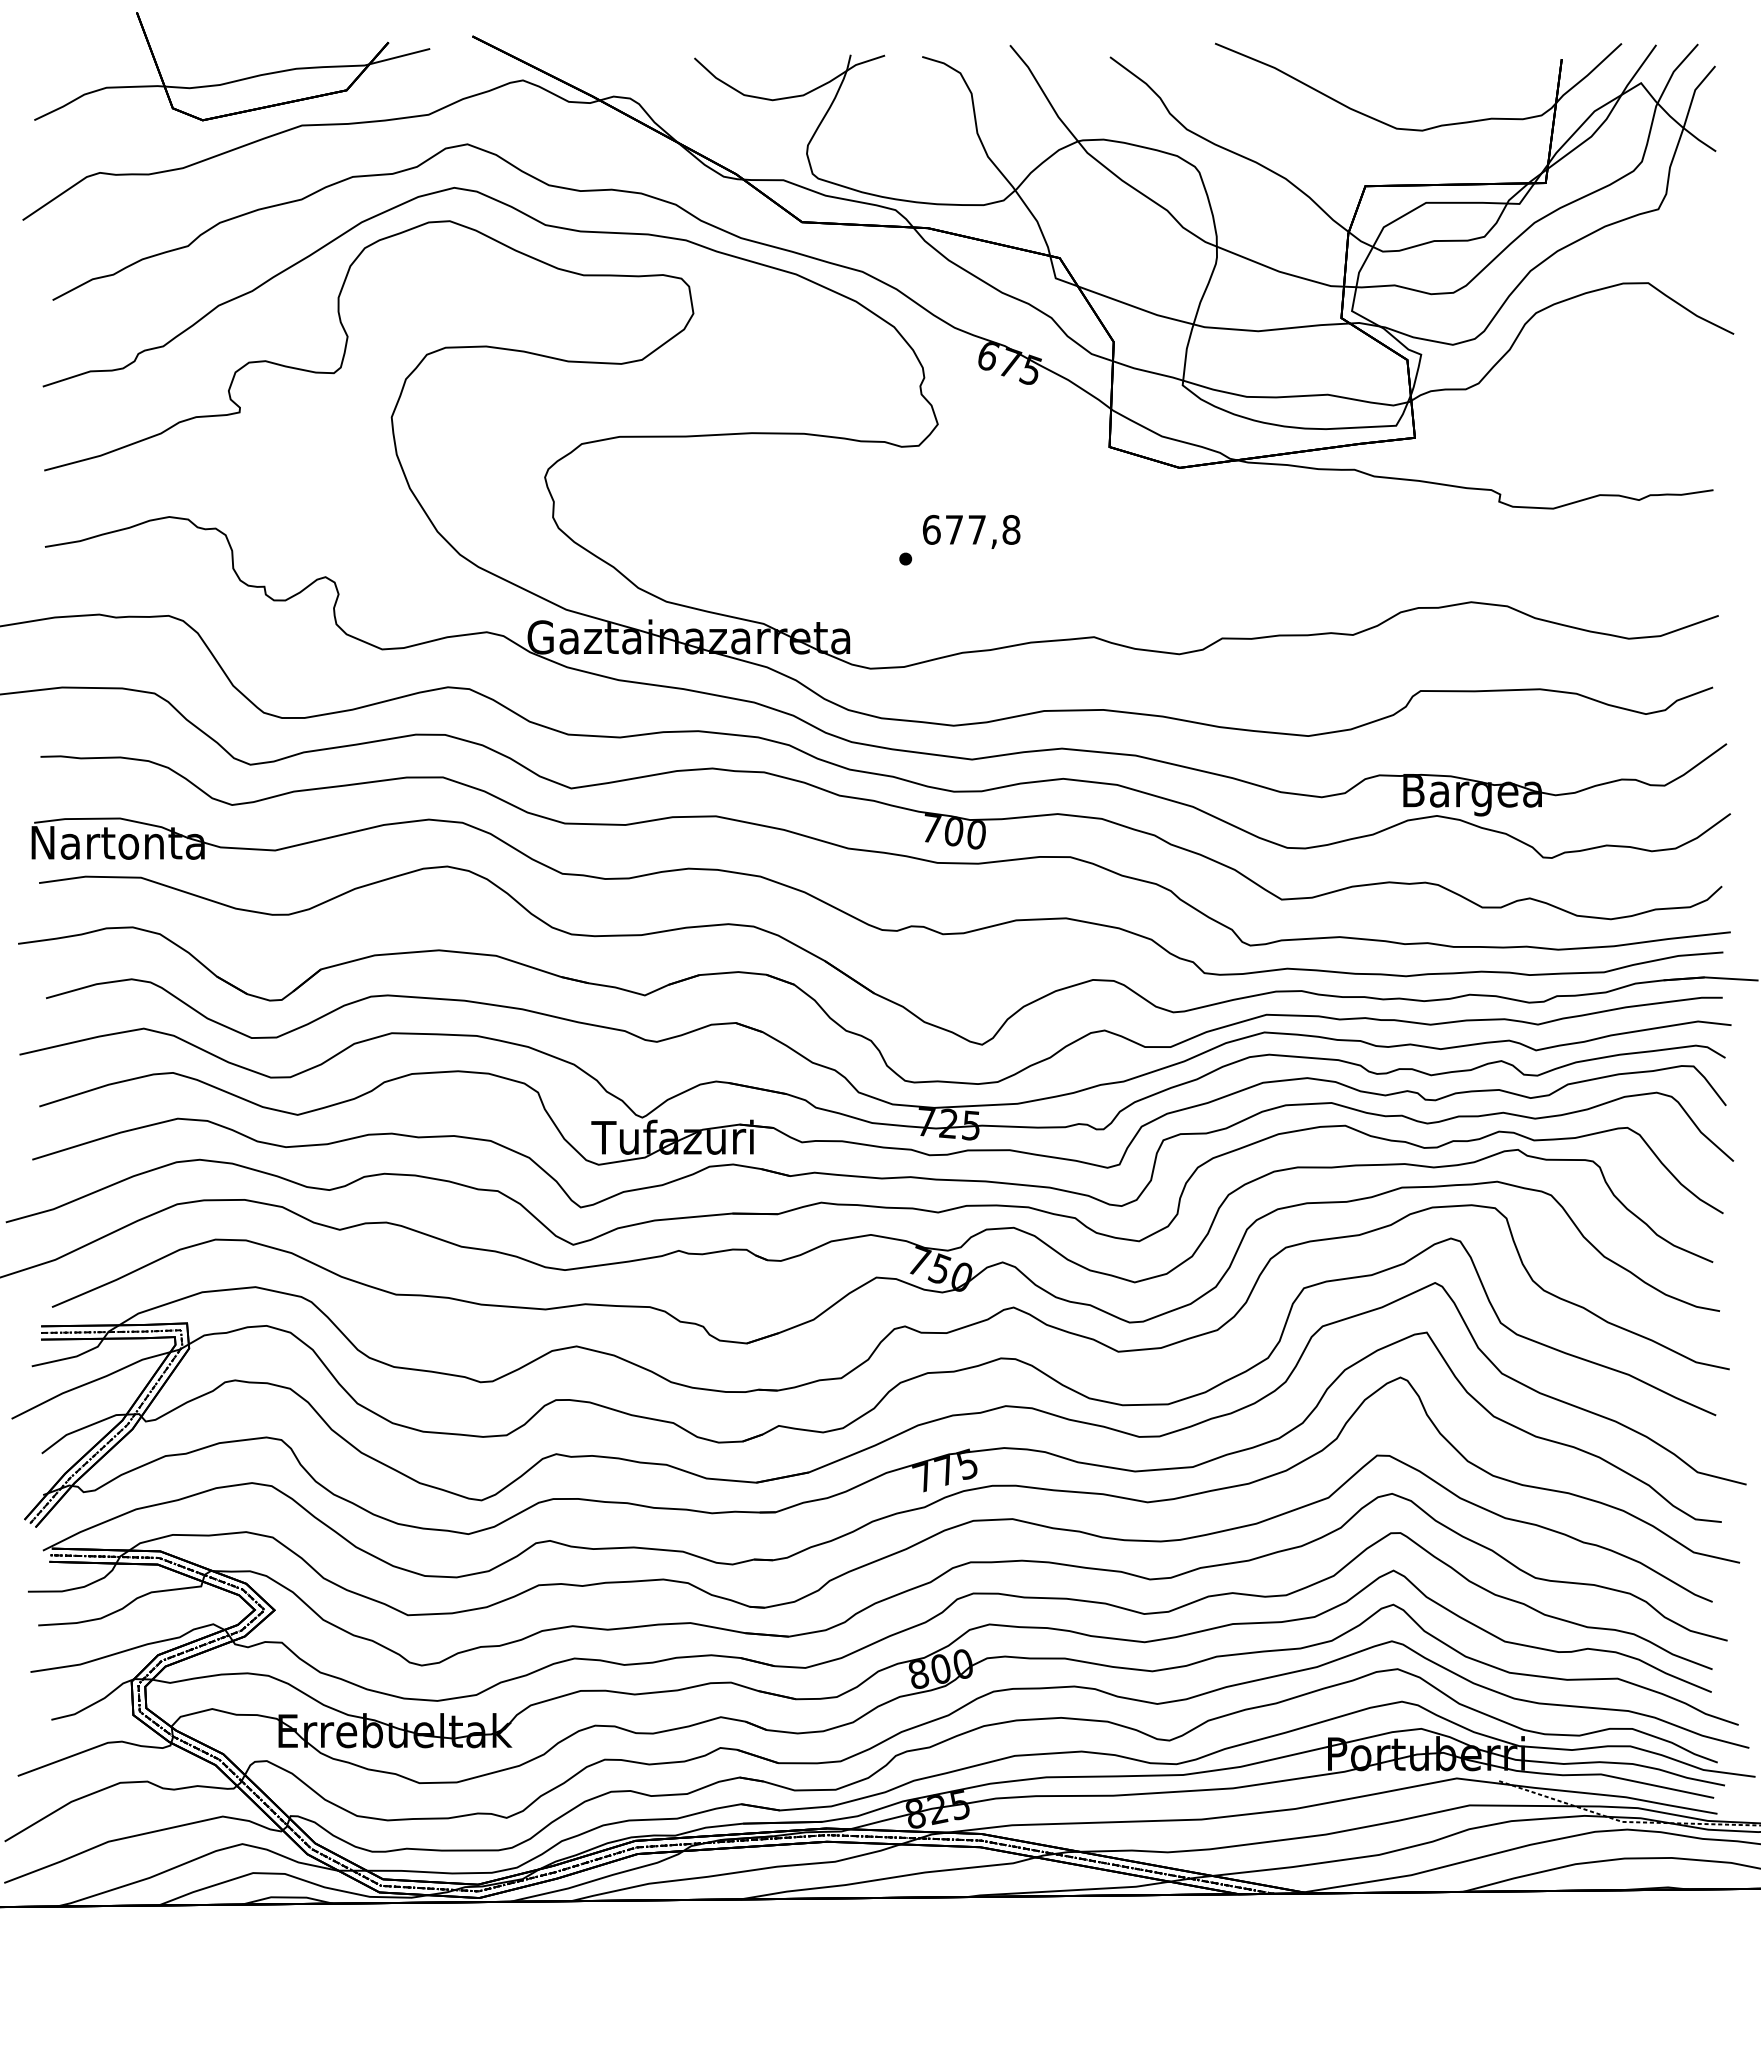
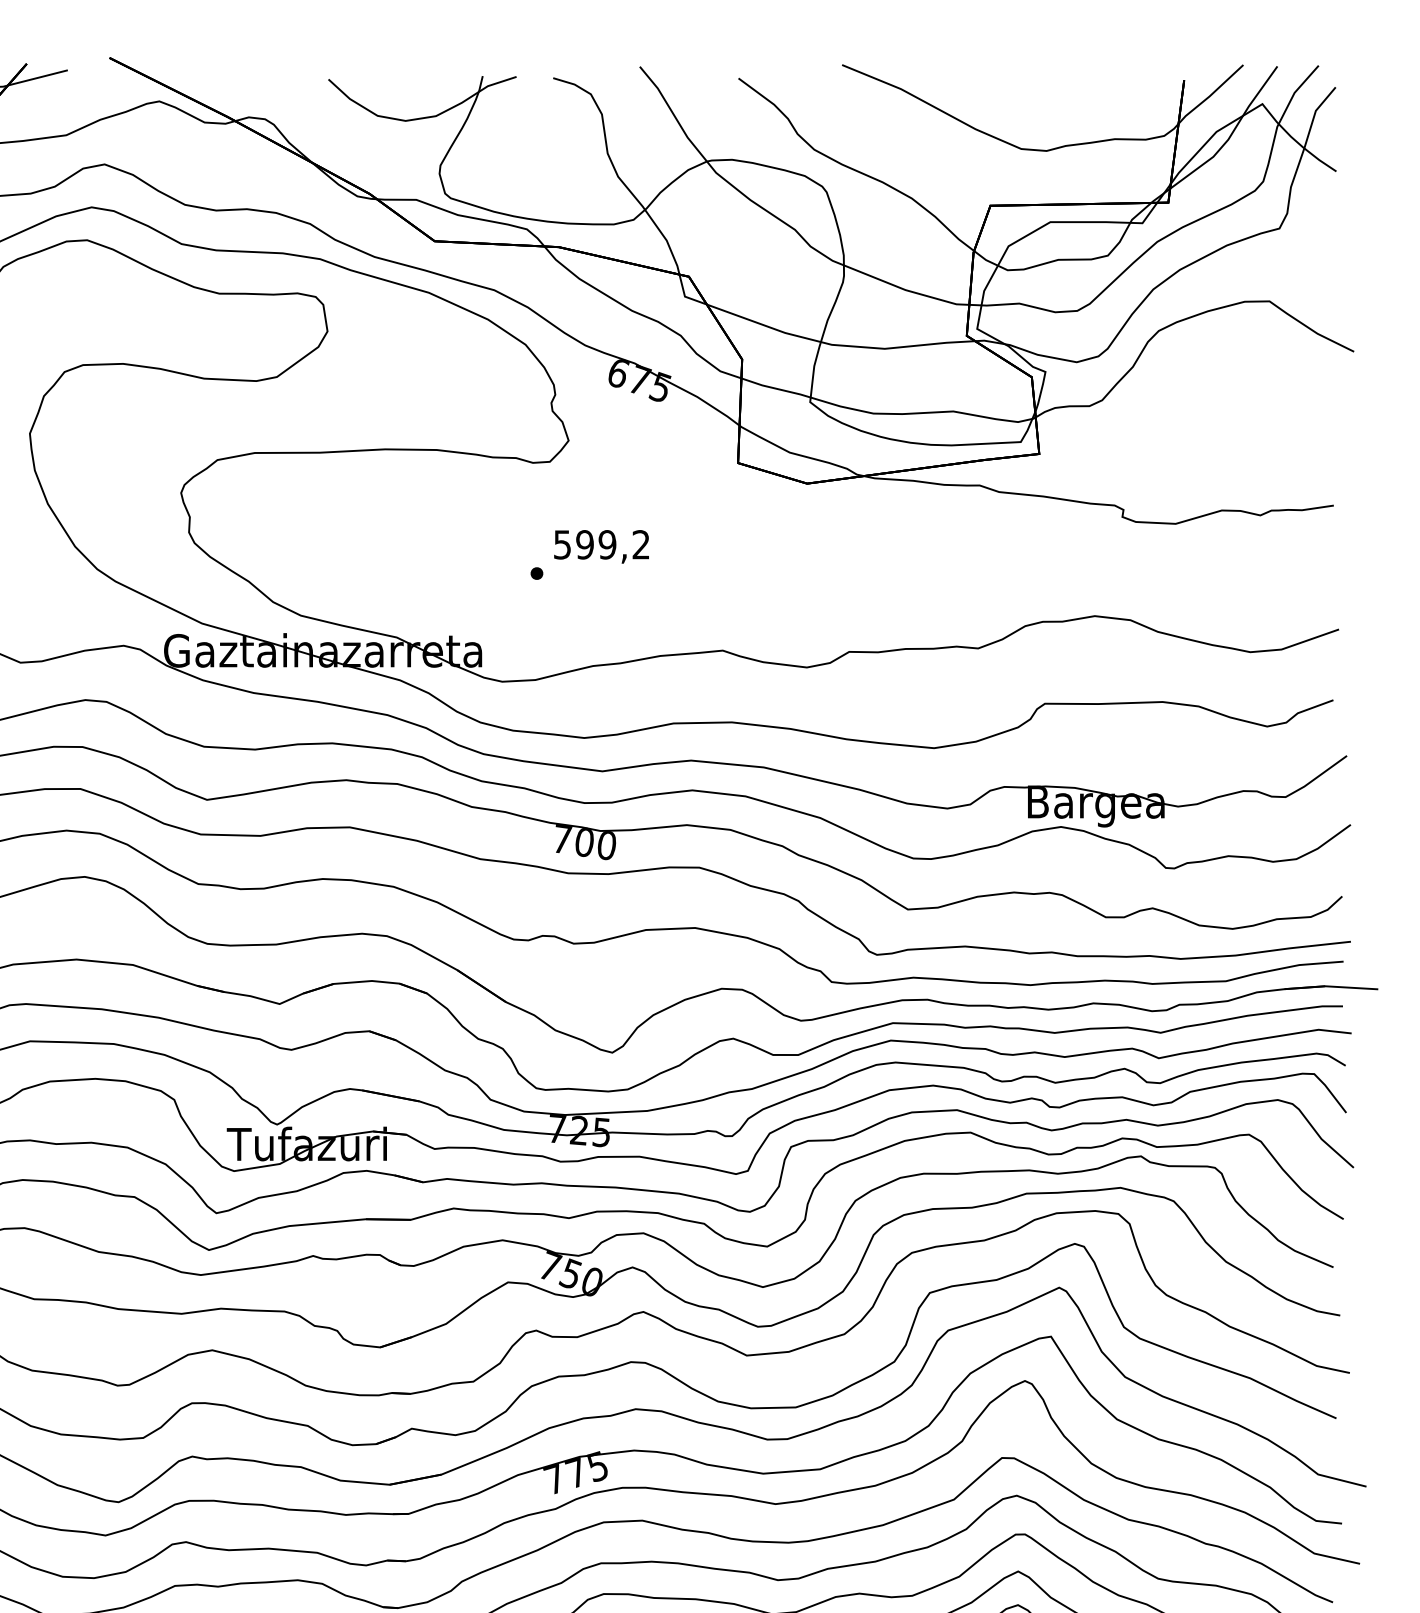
text: (971, 529) -> (601, 544), 677,8 -> 599,2

